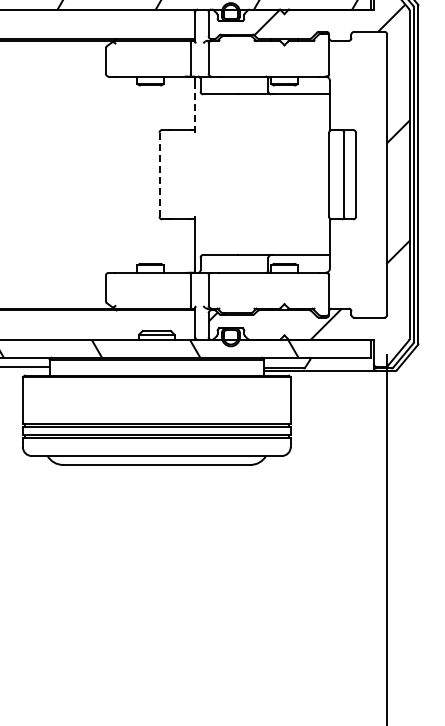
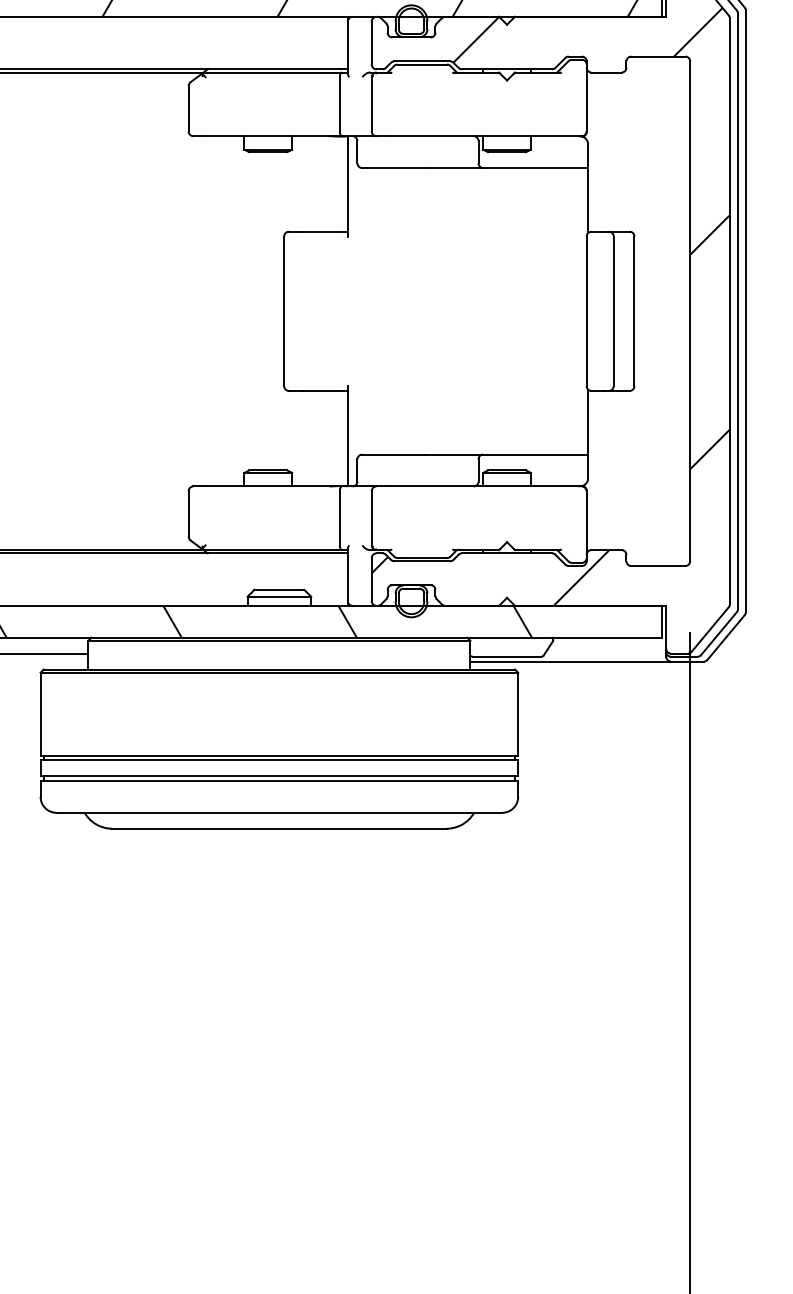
line: (195, 106) -> (348, 189), dashed -> solid
line: (159, 174) -> (284, 310), dashed -> solid

